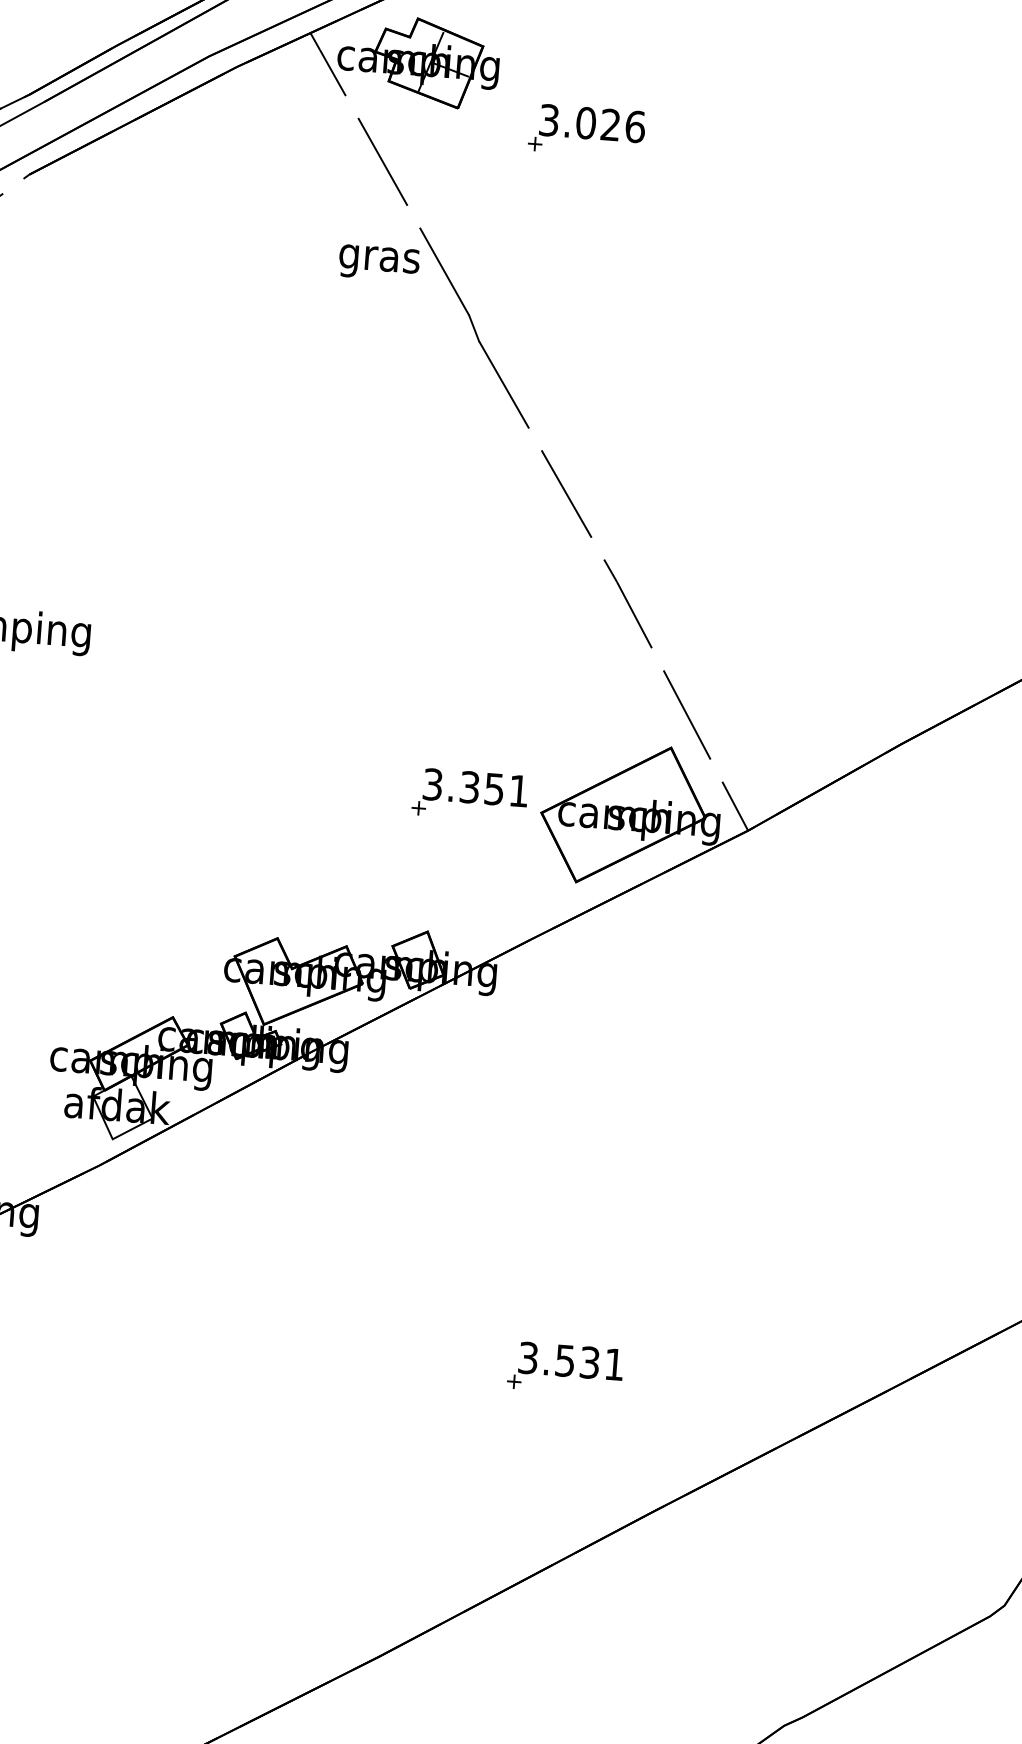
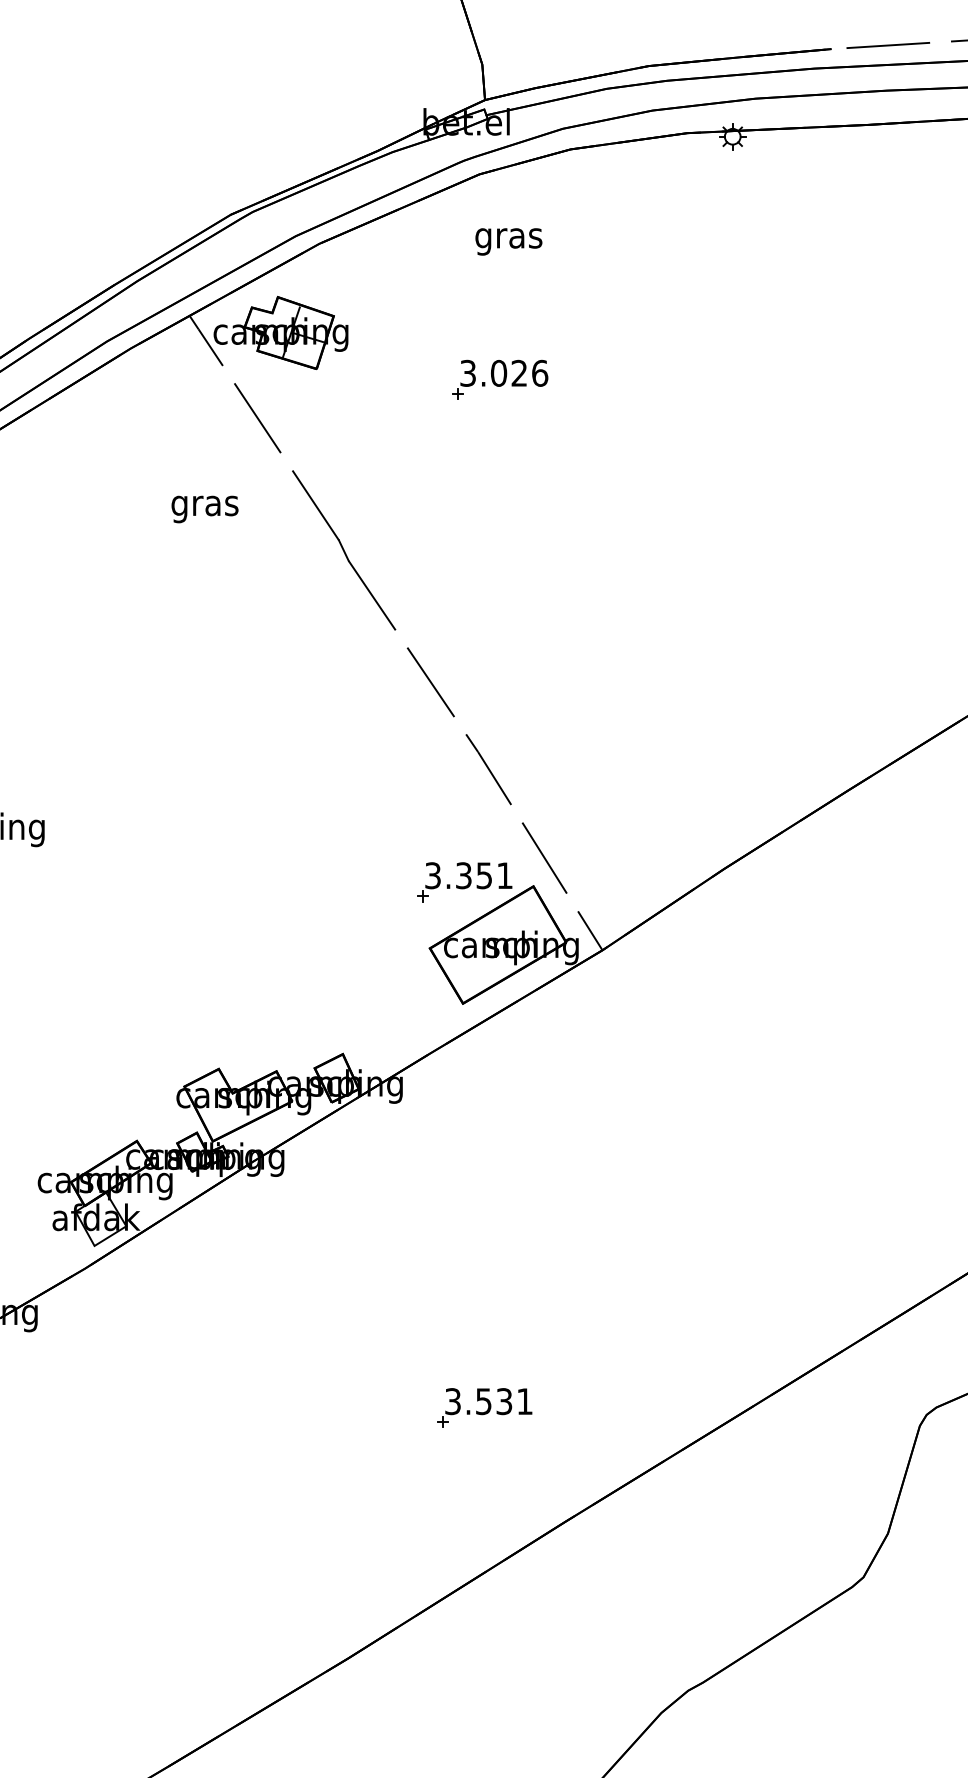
part: (587, 130) -> (500, 379), moved
text: (378, 263) -> (204, 509), moved
part: (469, 795) -> (464, 882), moved

